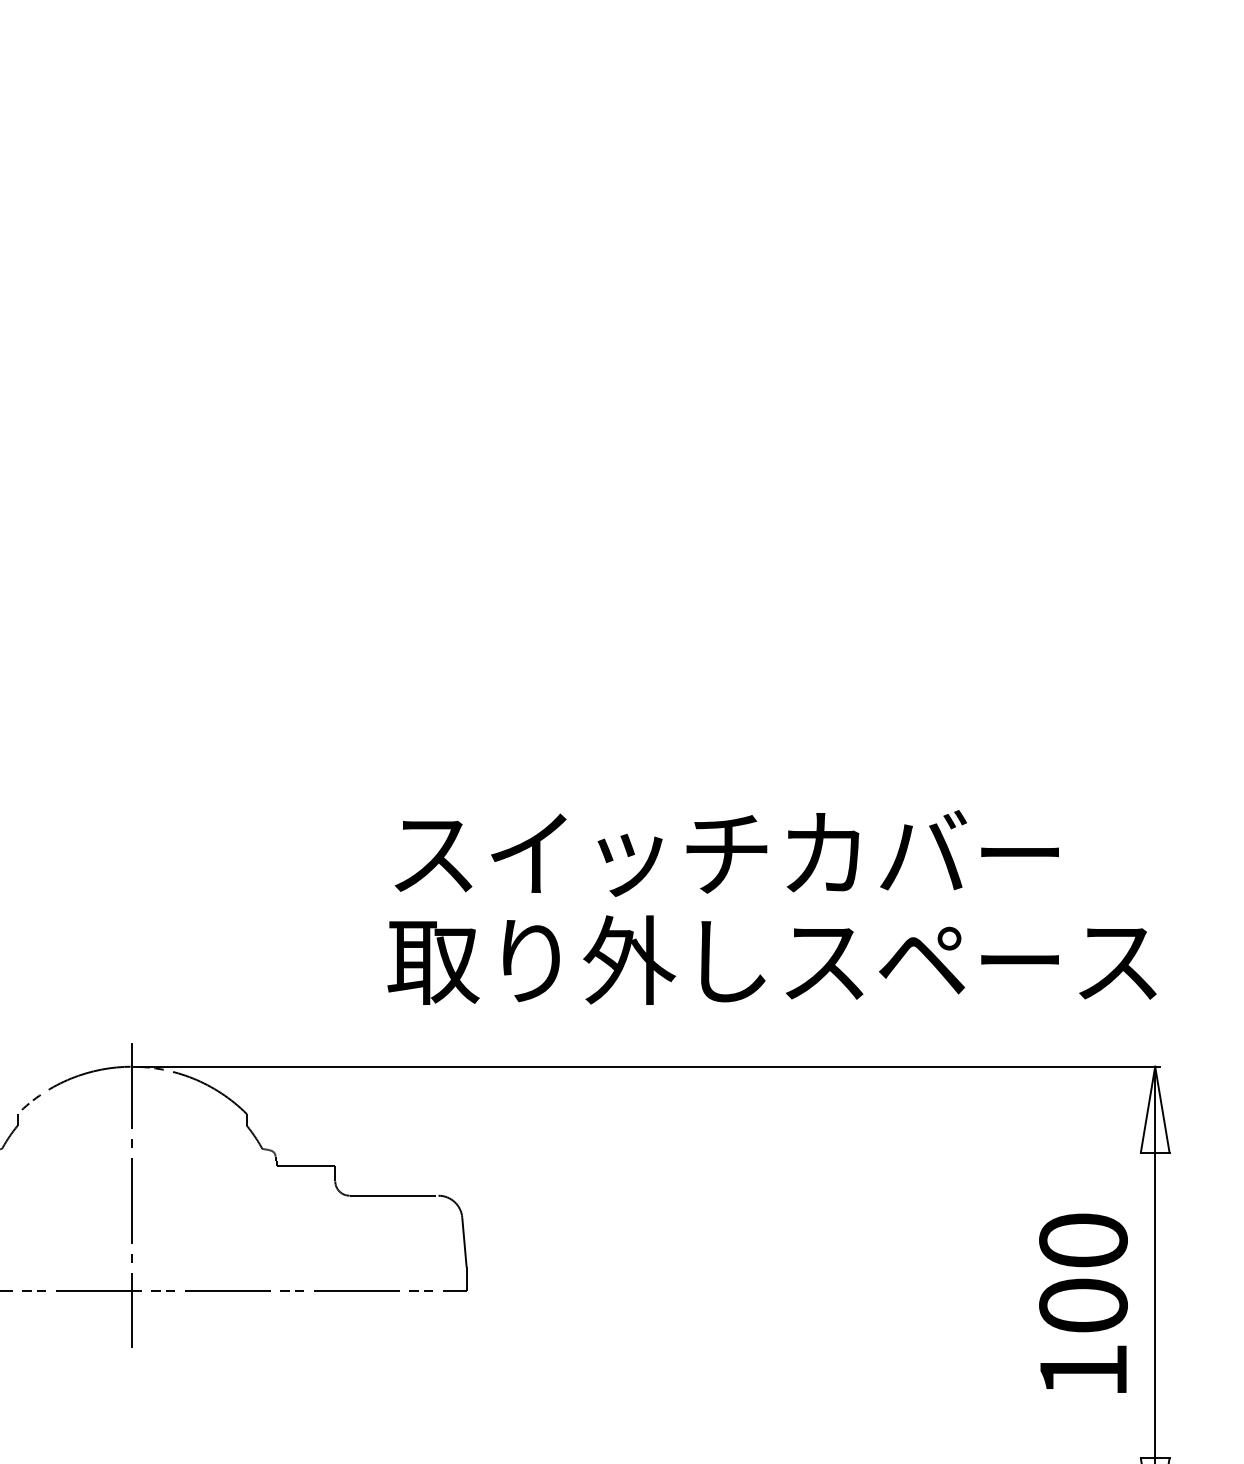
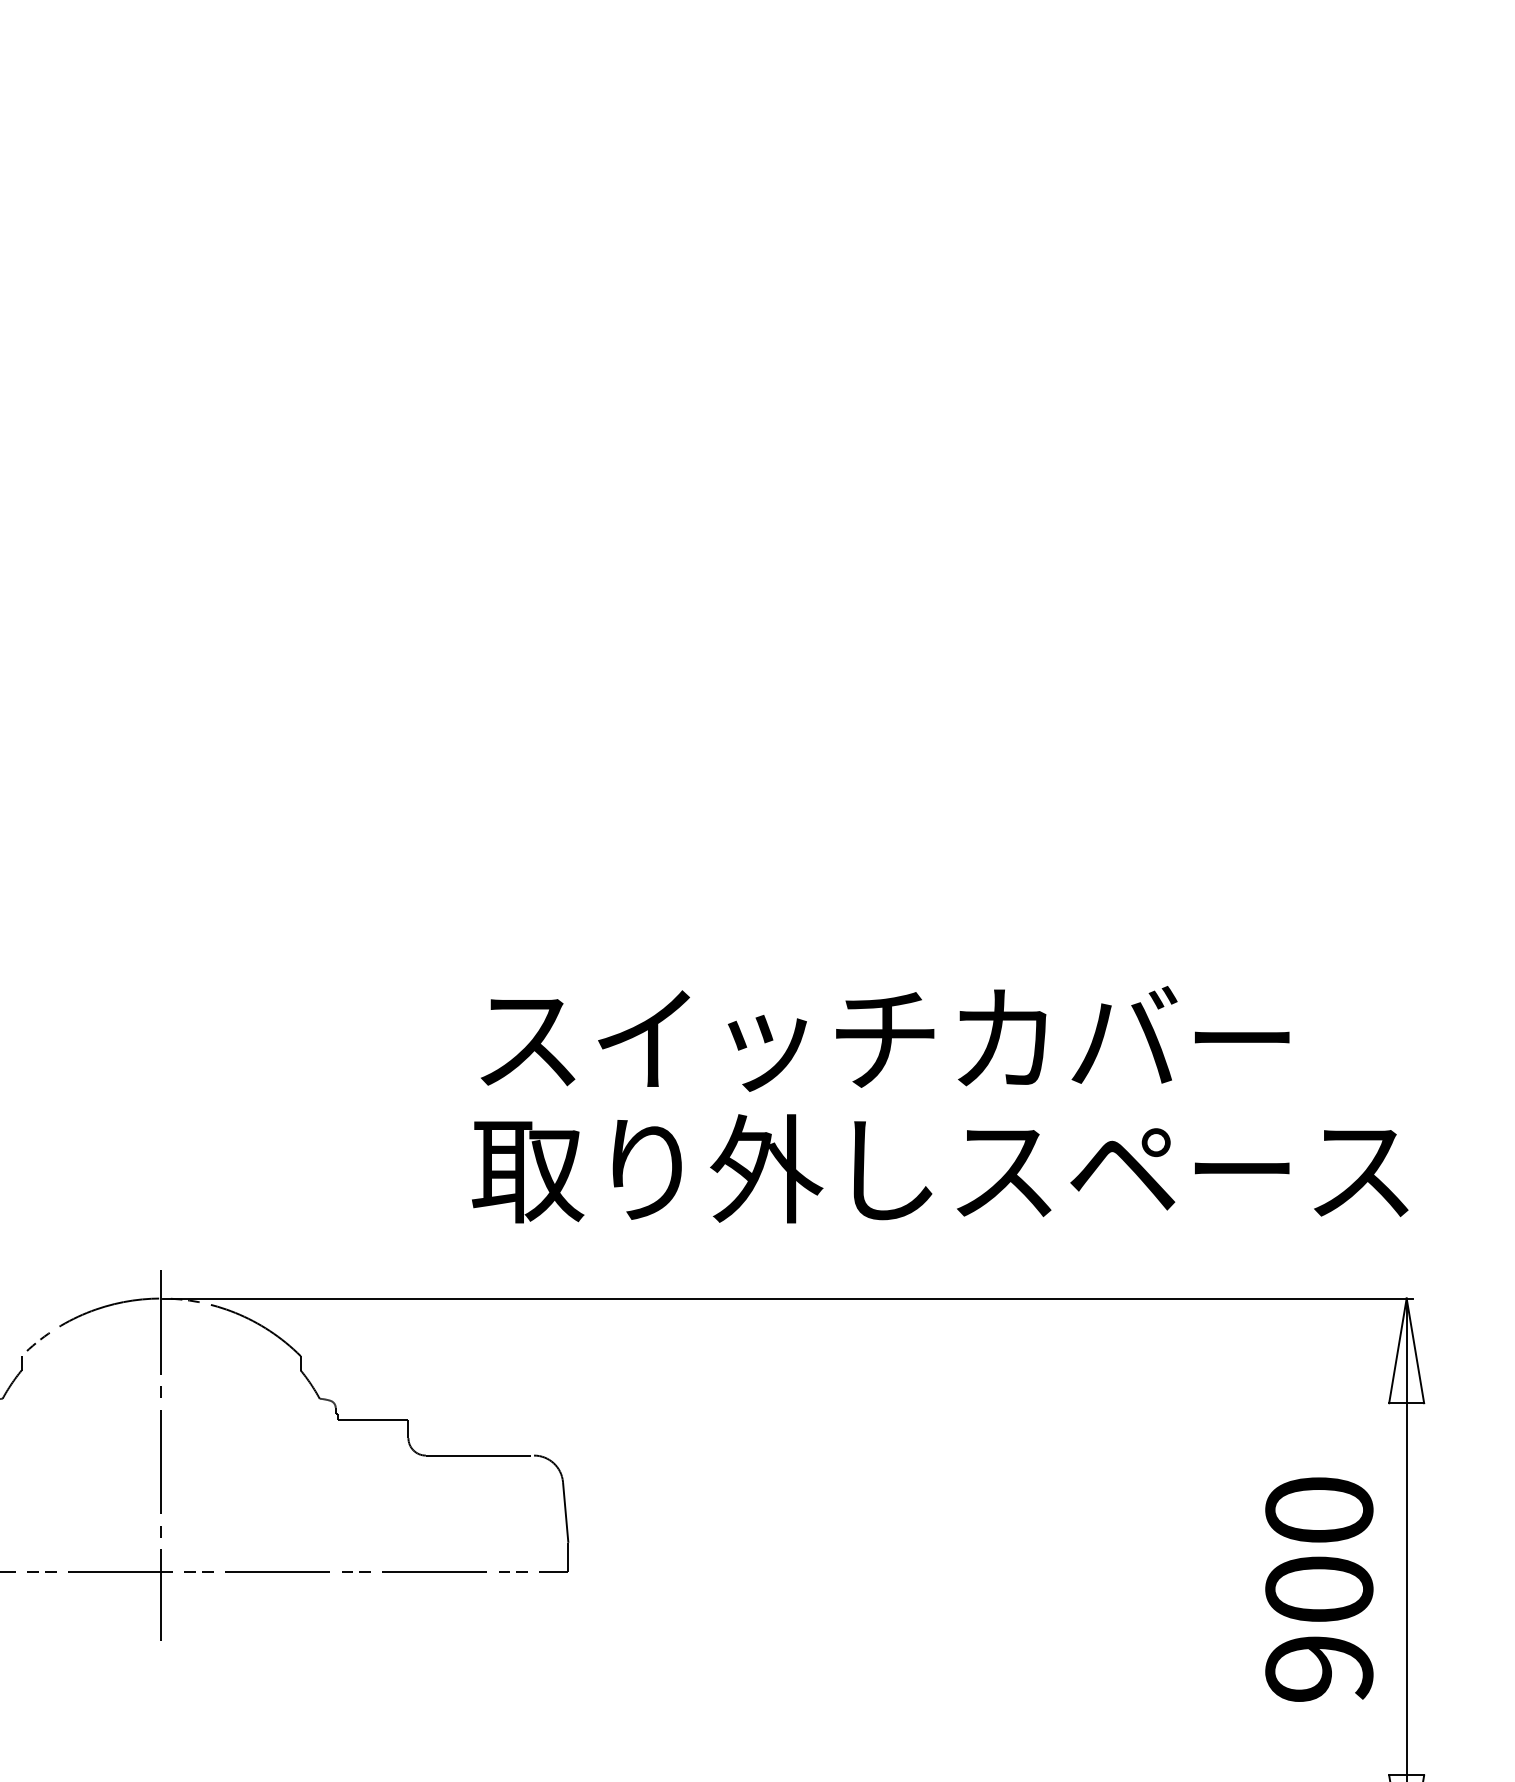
text: (1083, 1370) -> (1319, 1668), 100 -> 900

